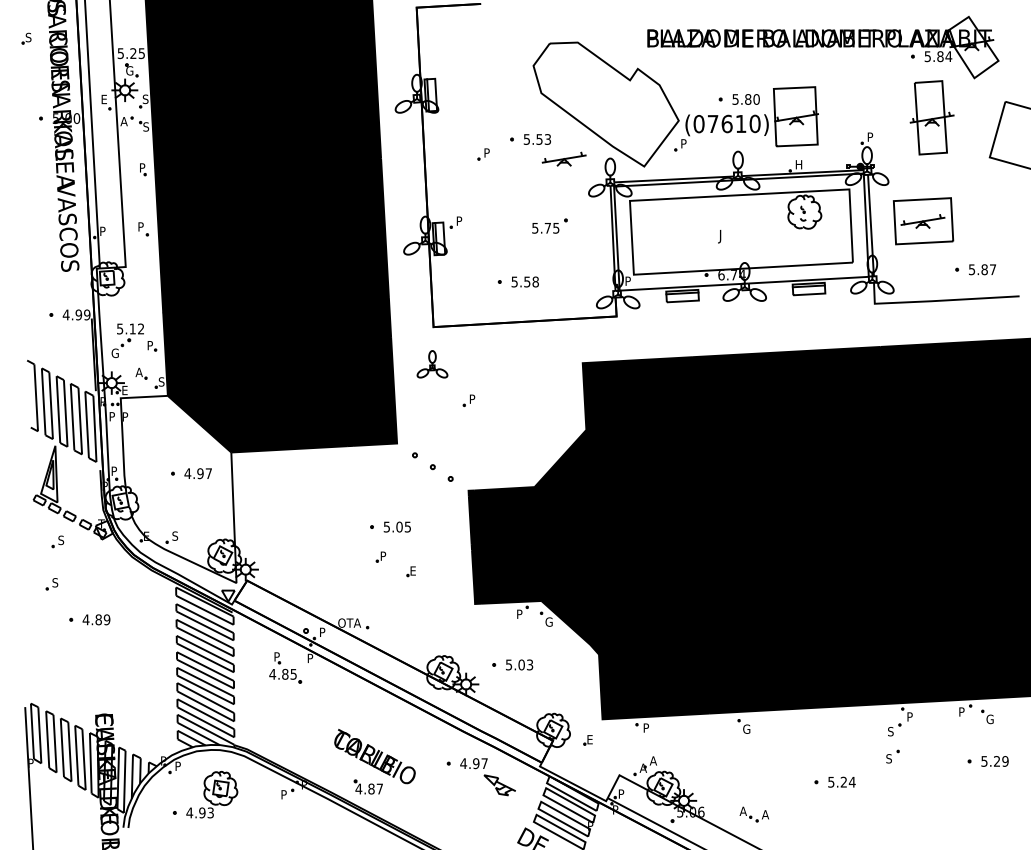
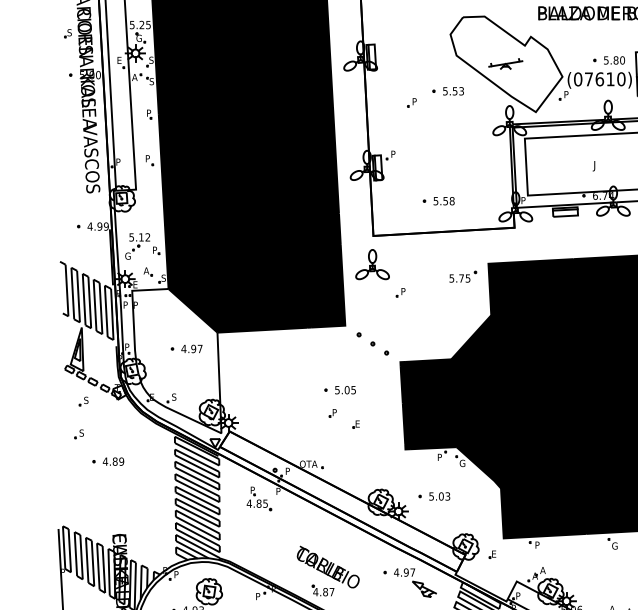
part: (26, 38) -> (68, 33), moved
part: (563, 158) -> (505, 63), moved
part: (549, 225) -> (462, 276), moved
part: (432, 364) -> (372, 264), size x1.43

